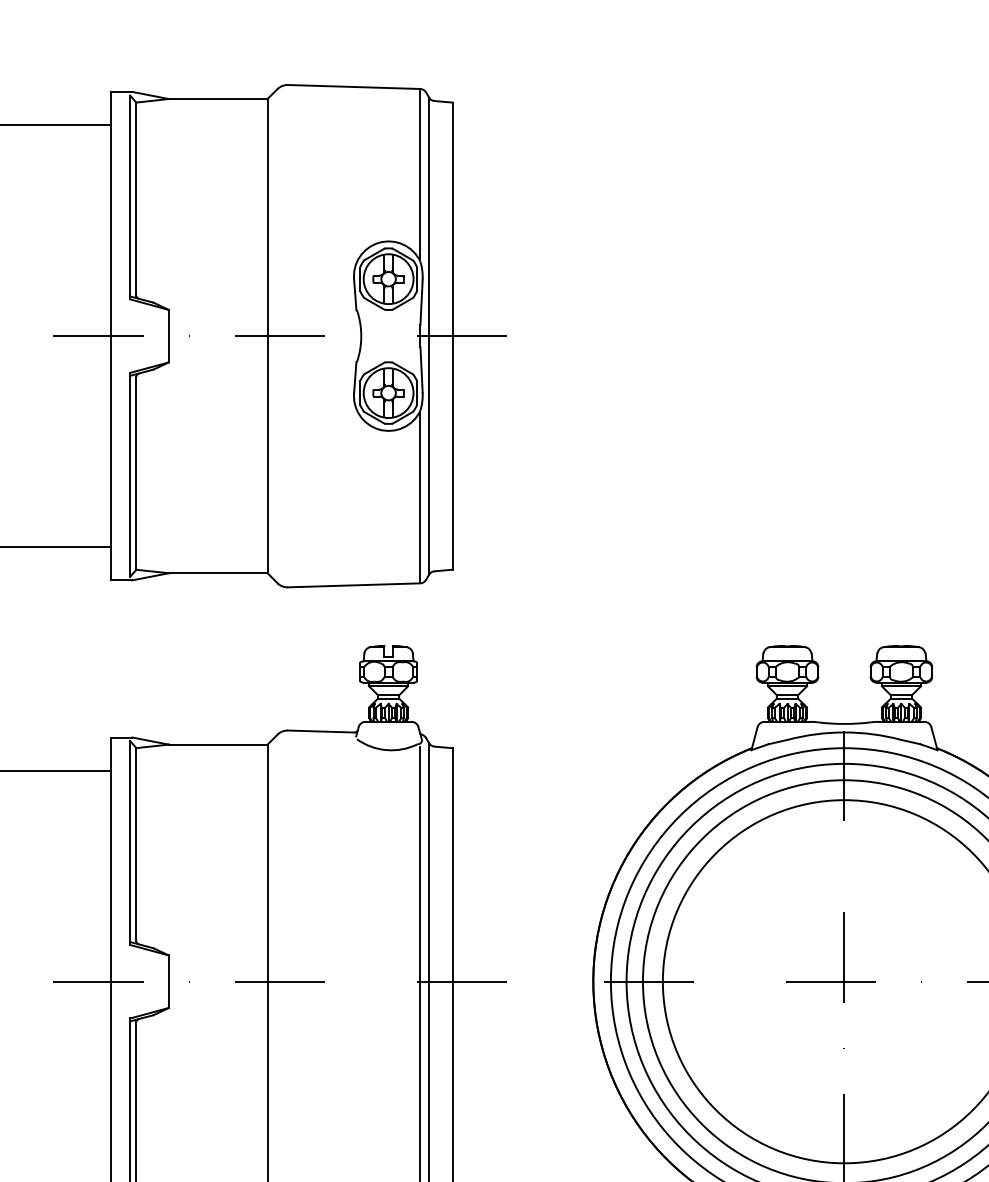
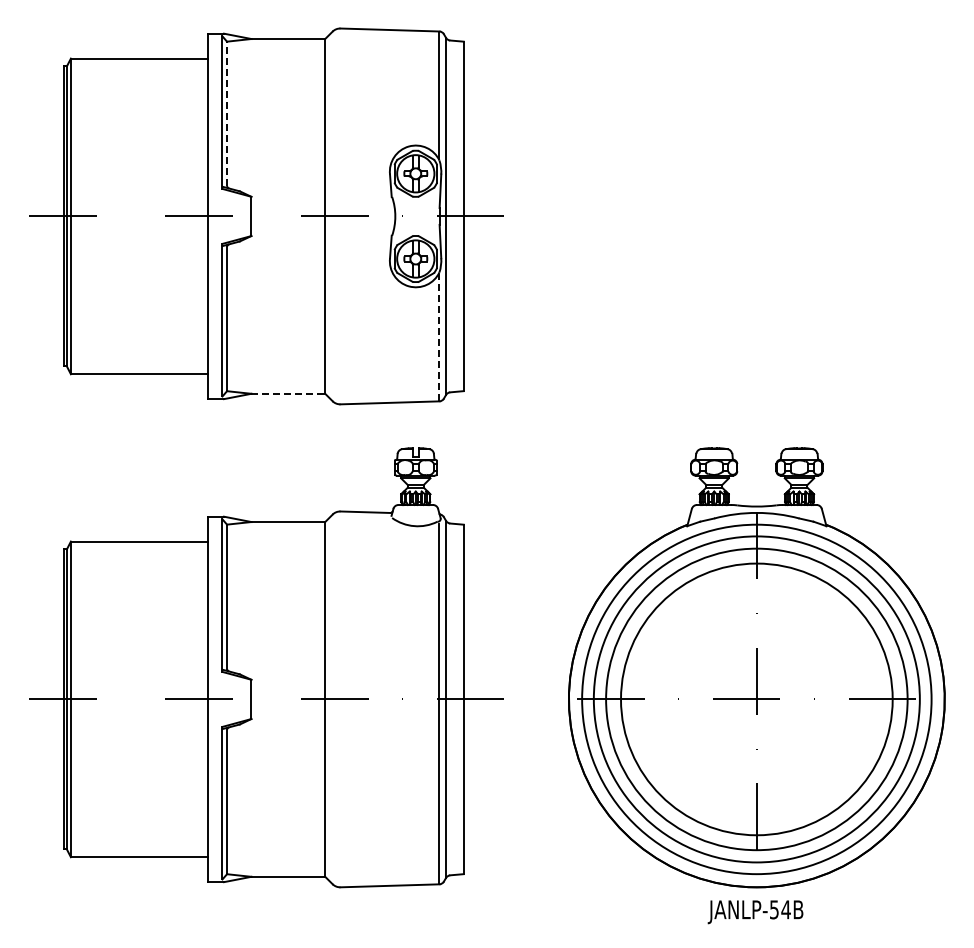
line: (136, 198) -> (227, 113), solid -> dashed
line: (420, 497) -> (439, 337), solid -> dashed
line: (218, 572) -> (288, 393), solid -> dashed

